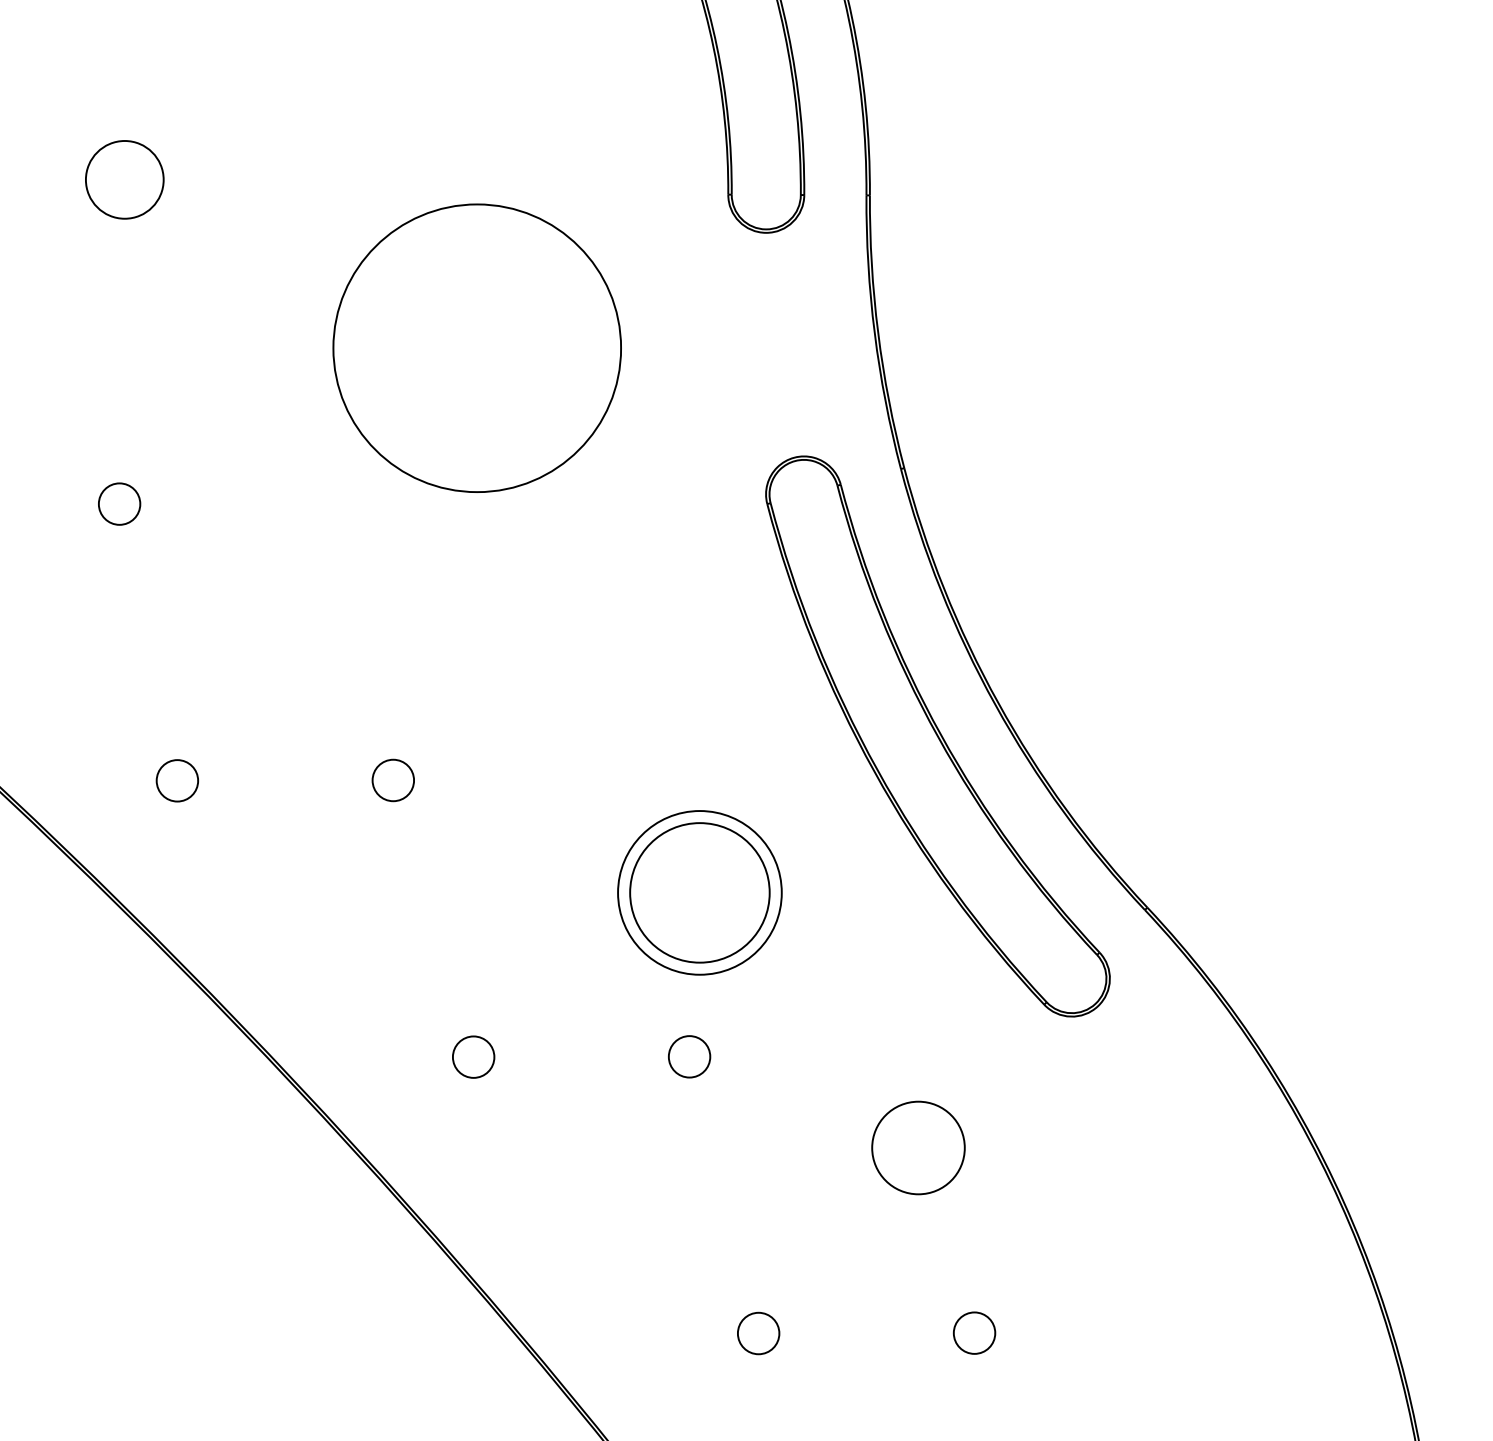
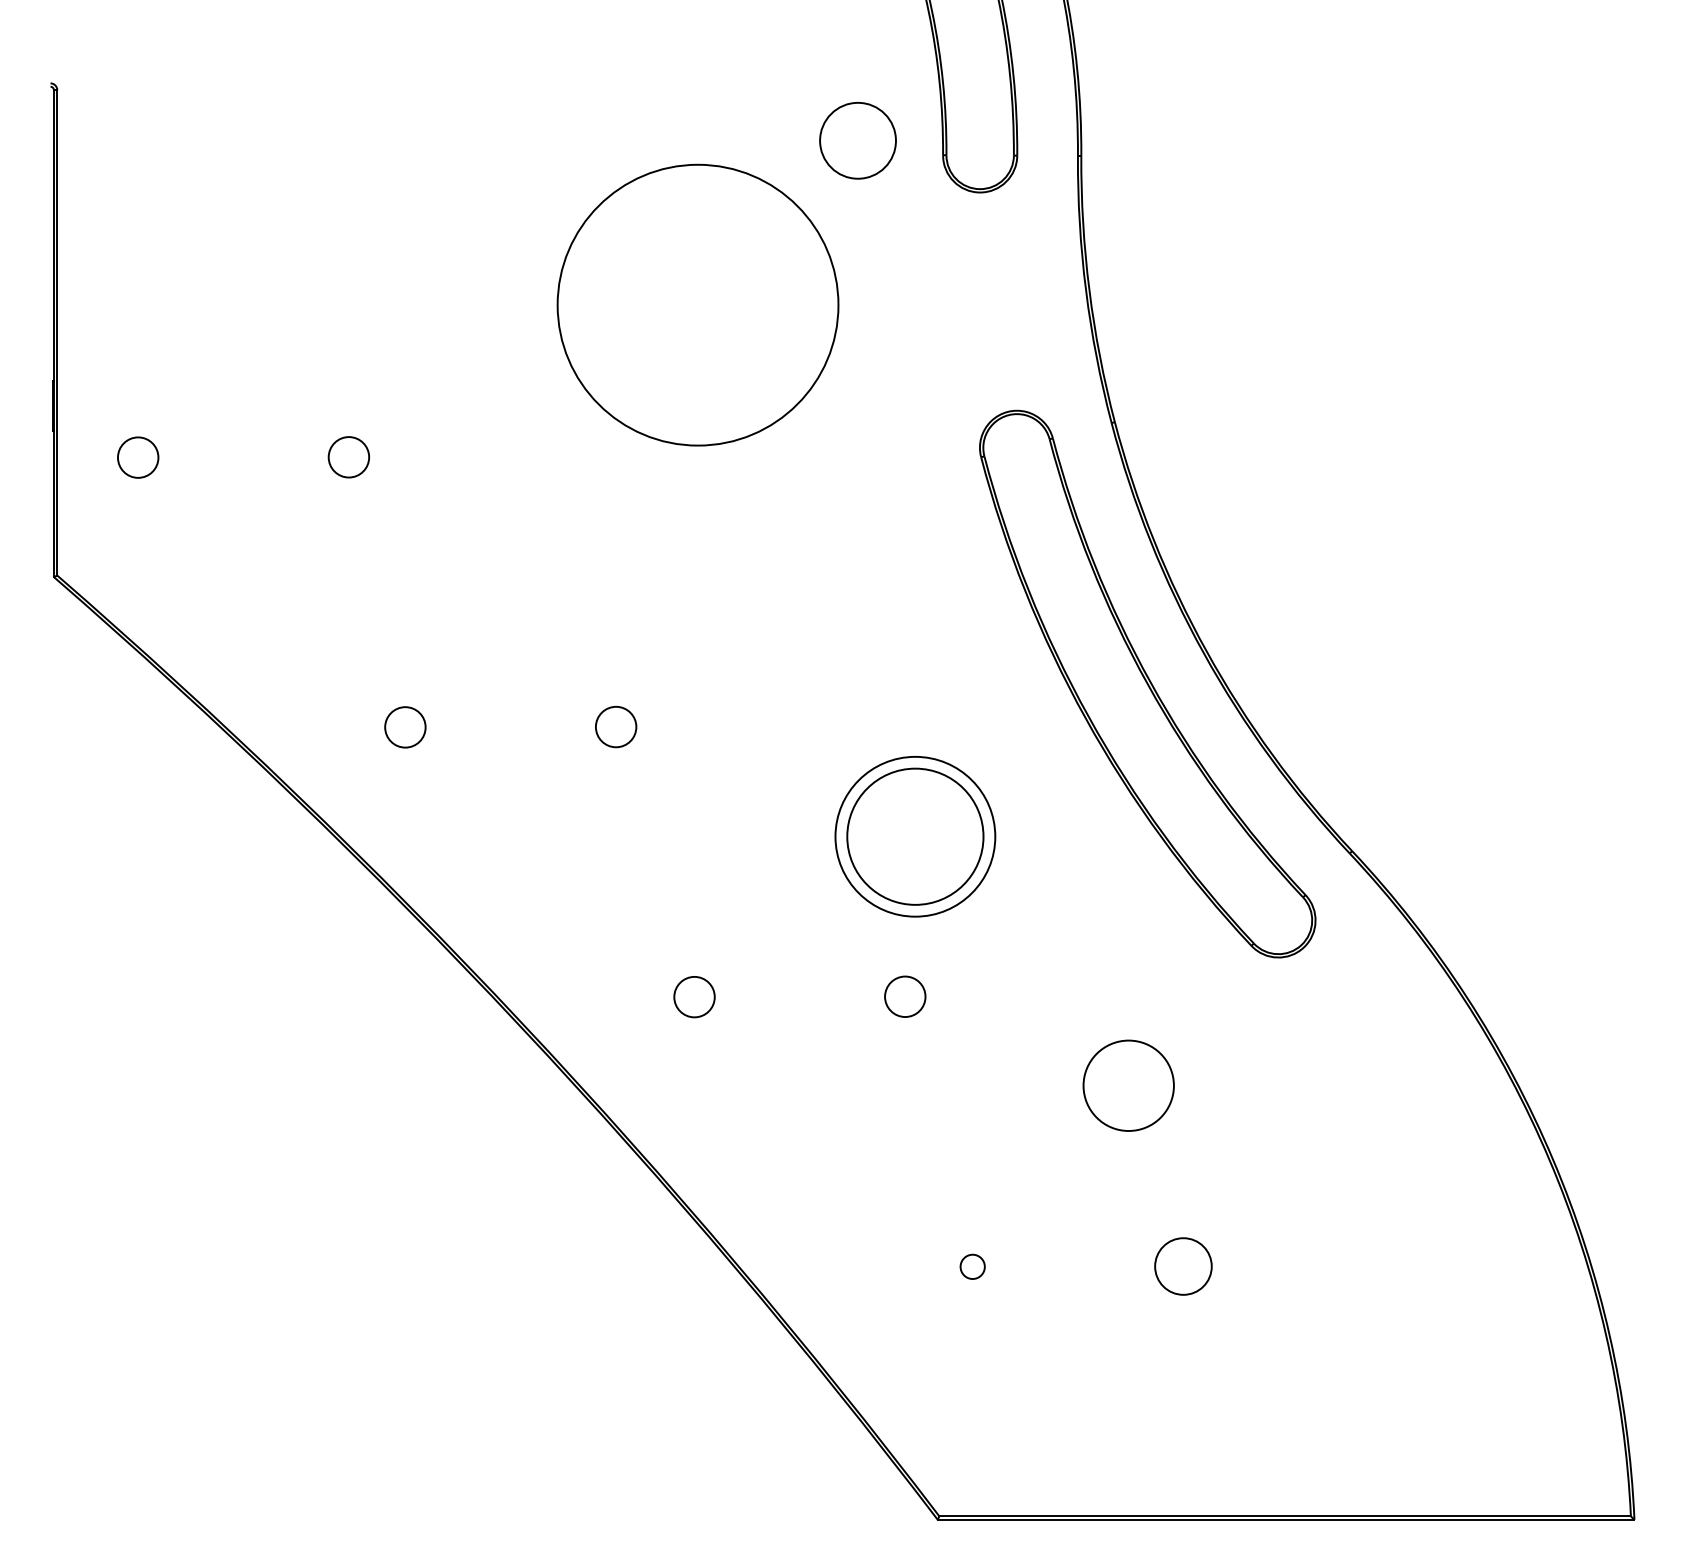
circle: (124, 179) -> (857, 140), moved
circle: (758, 1333) -> (972, 1266), size x0.6
circle: (974, 1333) -> (1183, 1266), size x1.4

